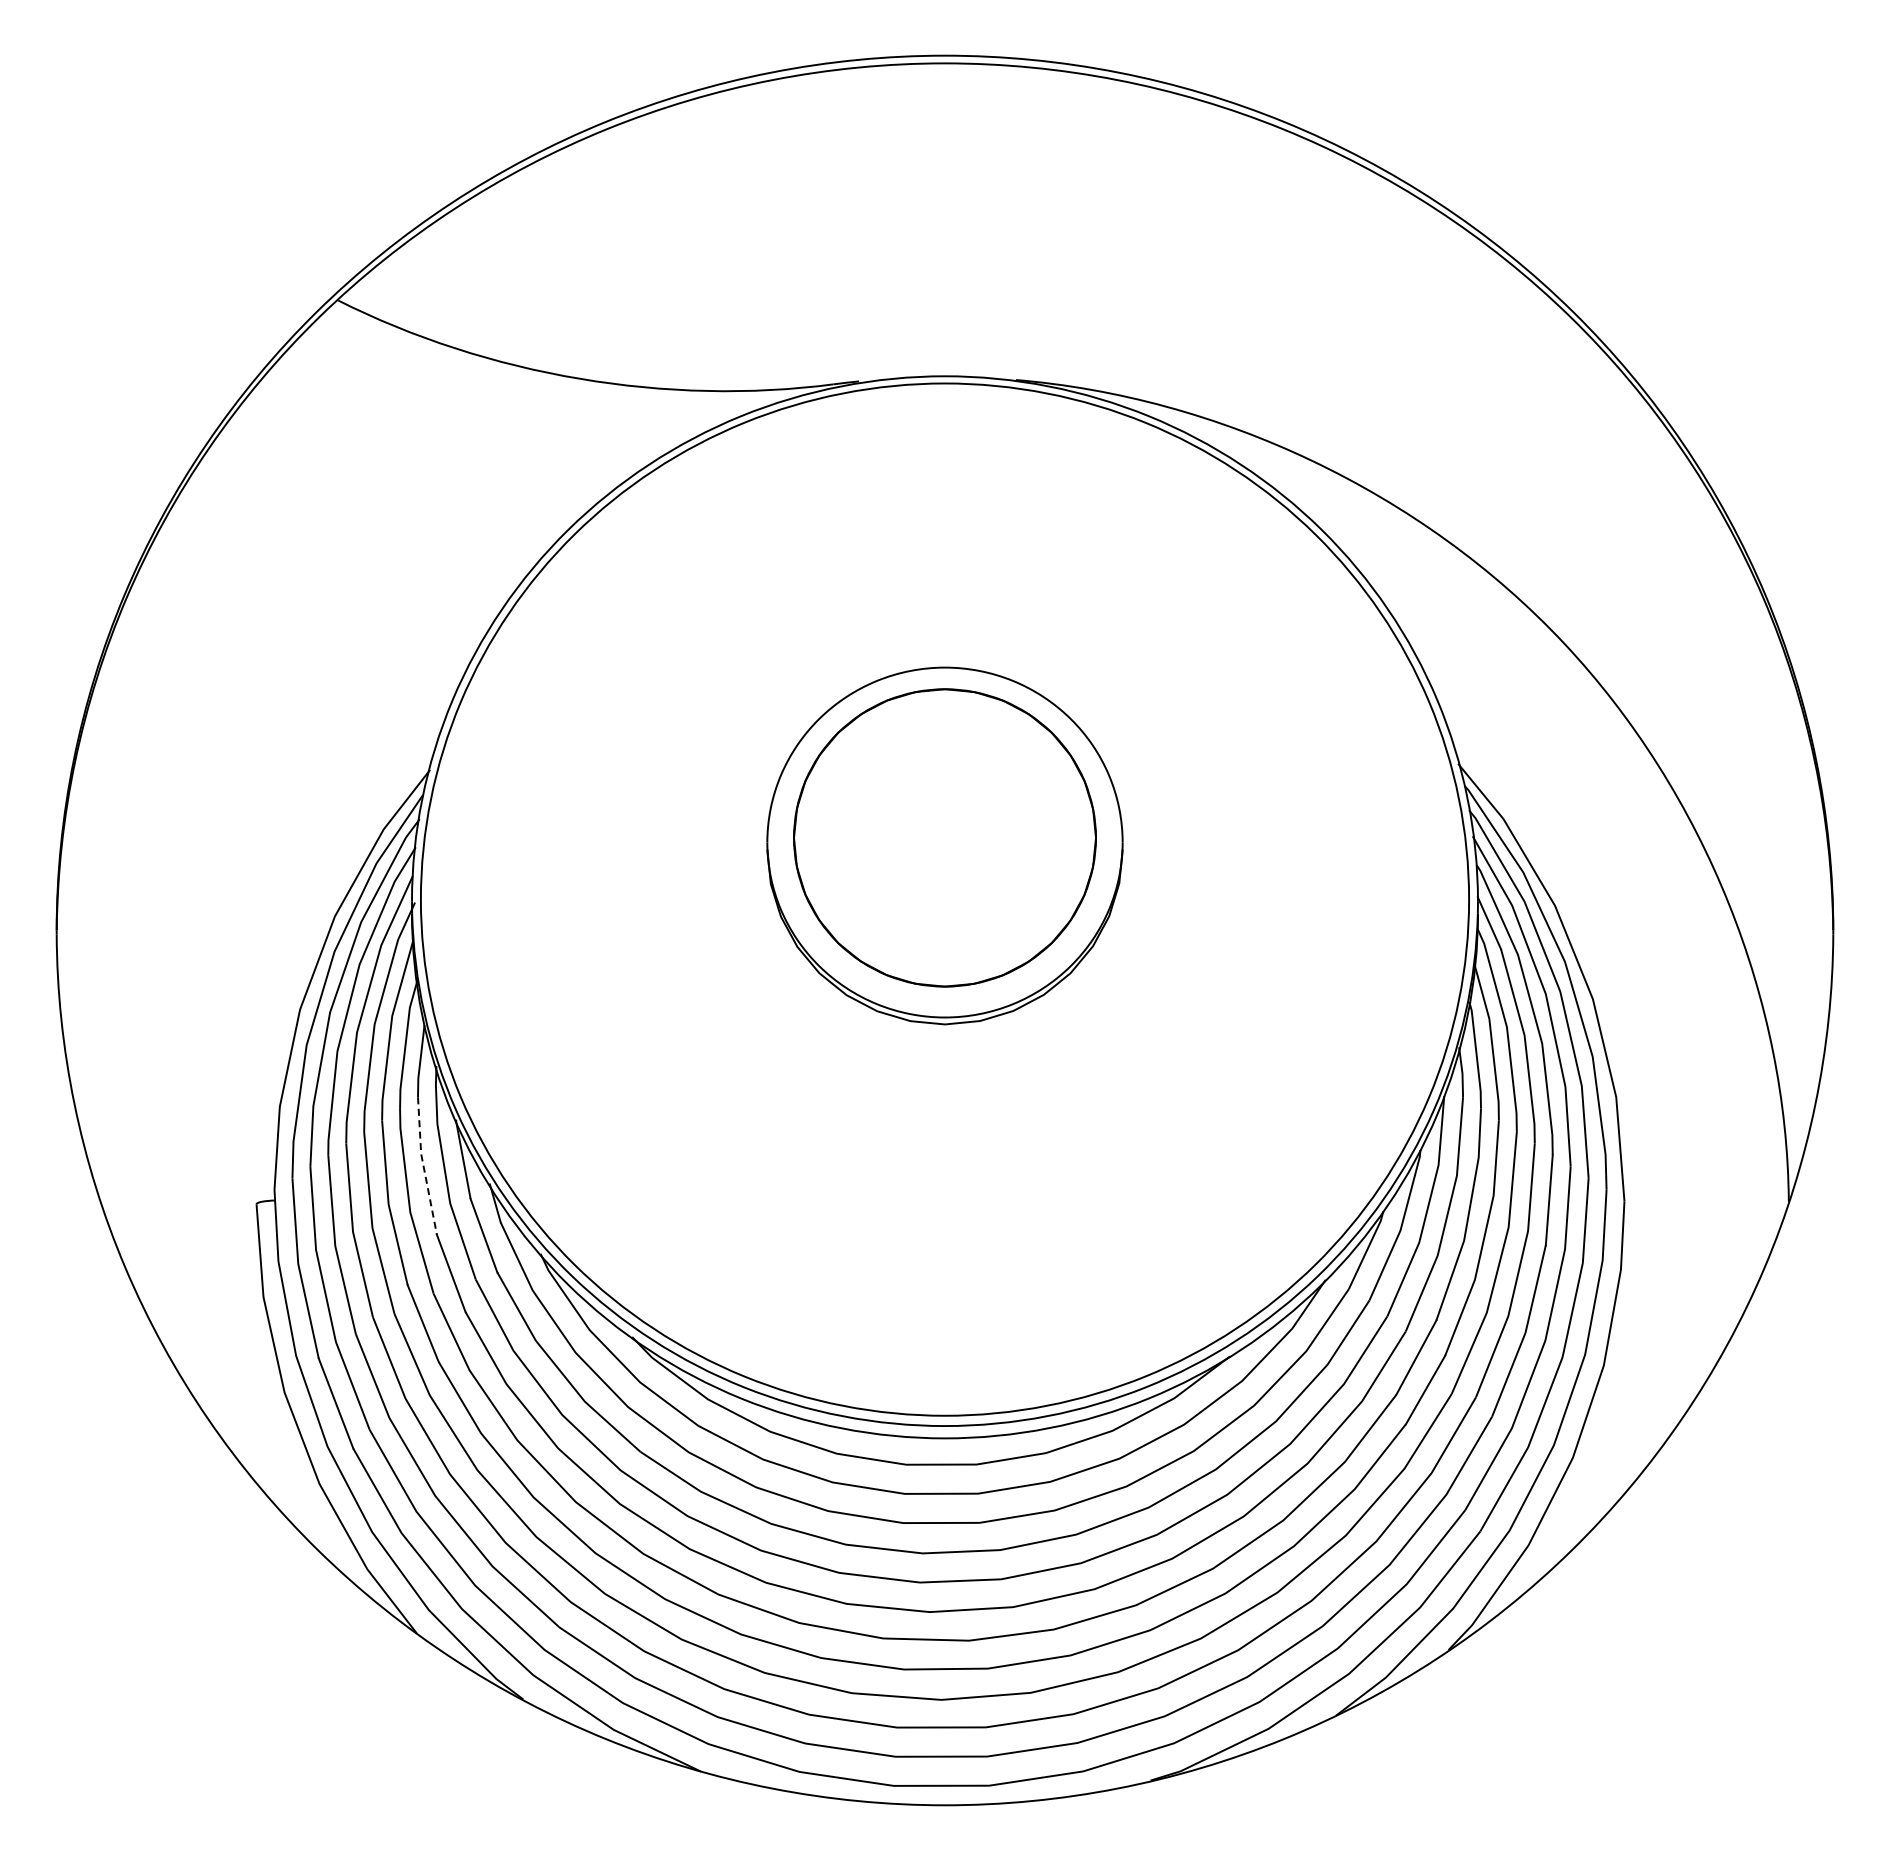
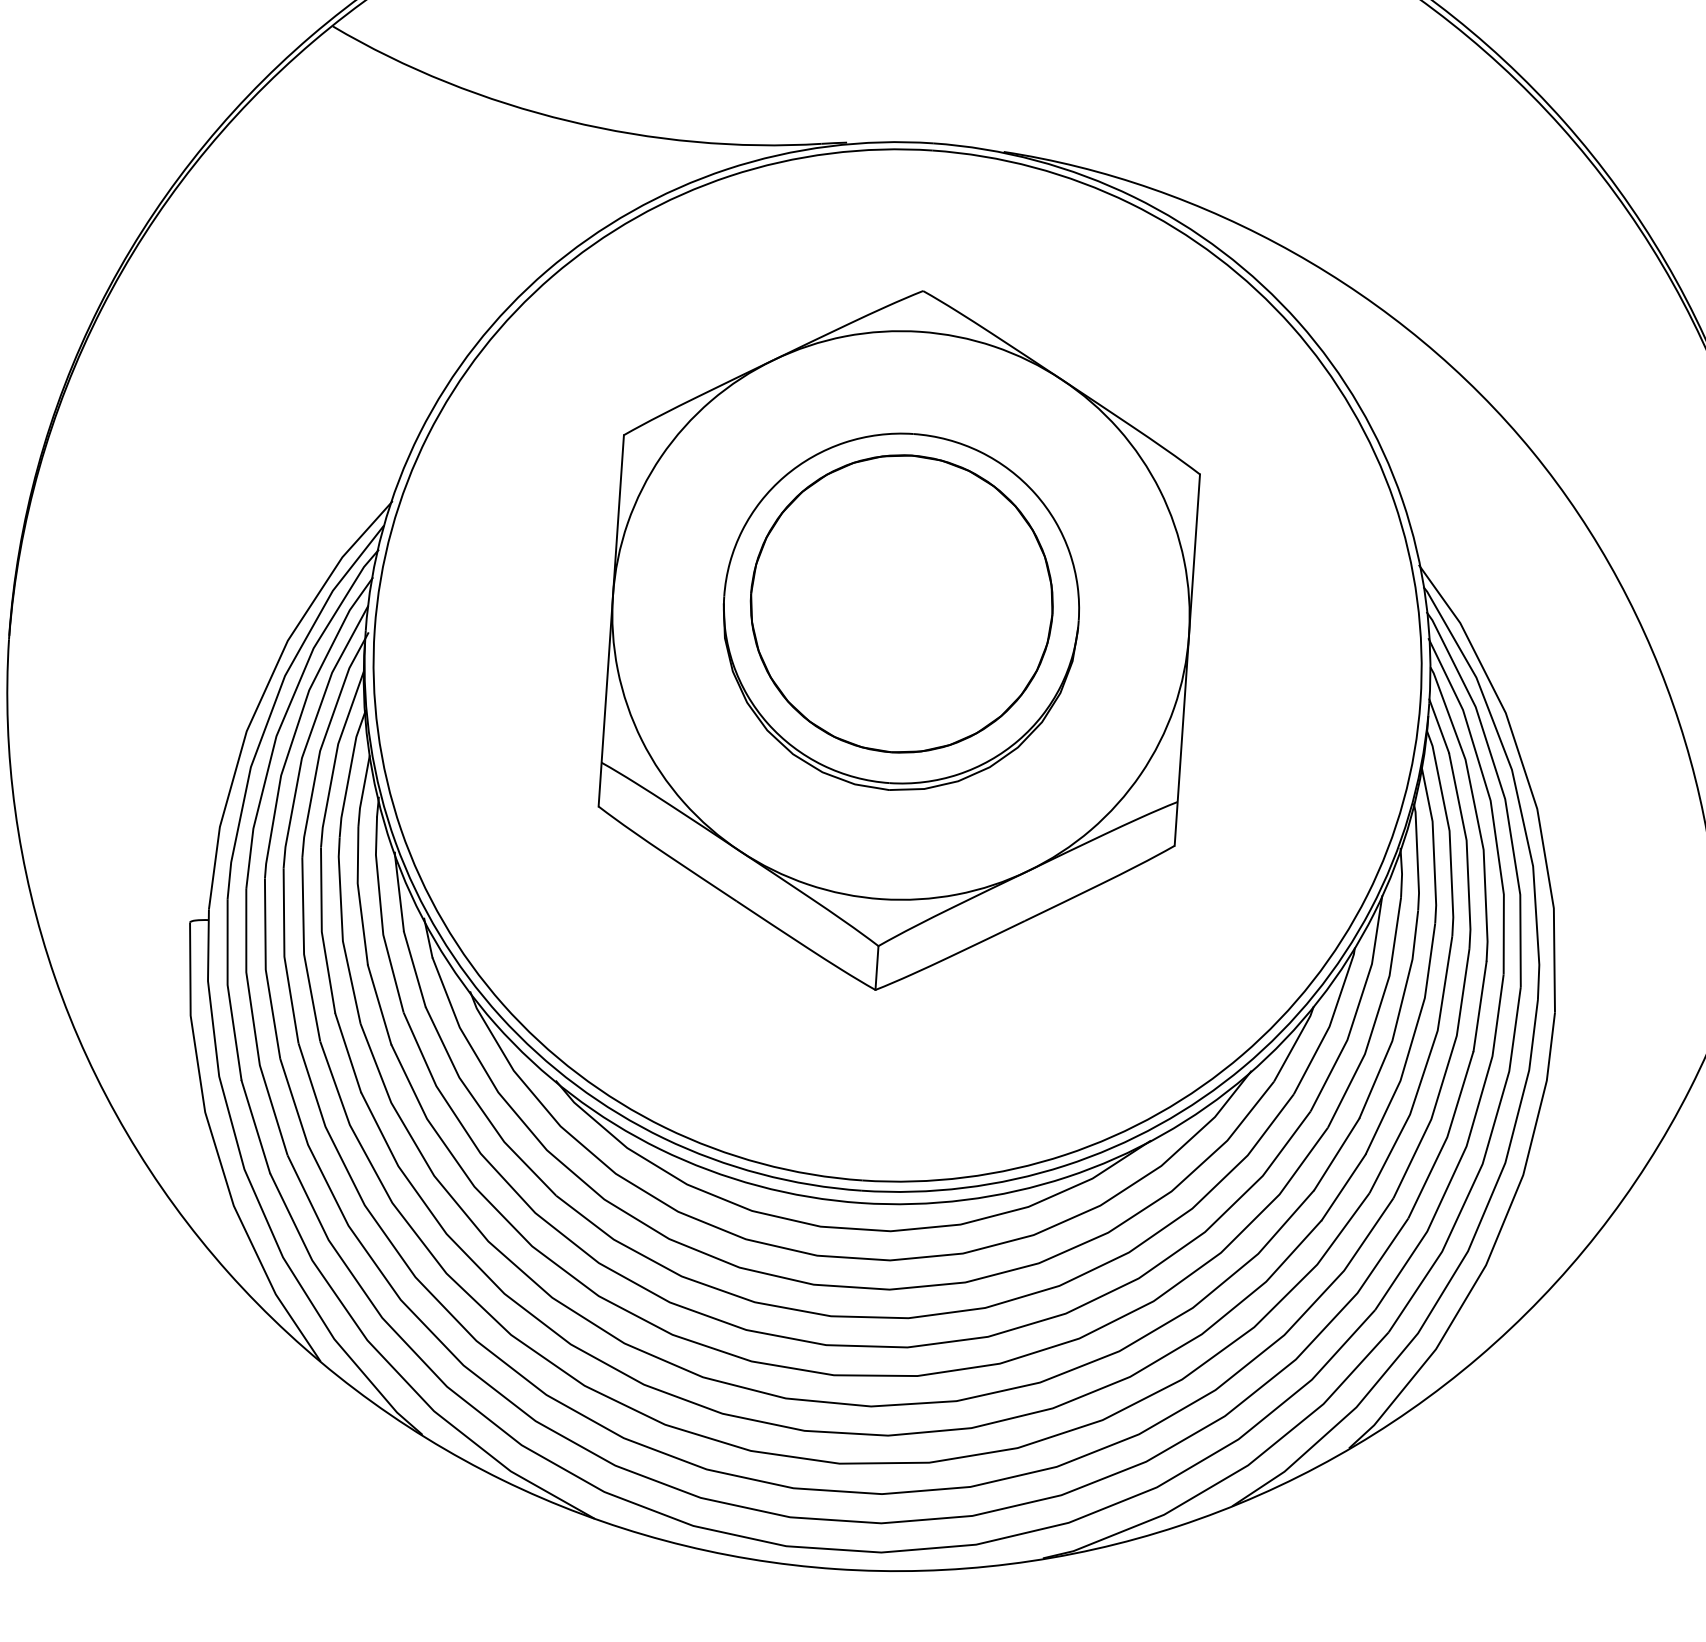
part: (944, 874) -> (898, 640), added
line: (423, 1166) -> (359, 896), dashed -> solid

